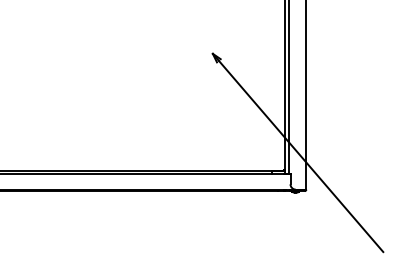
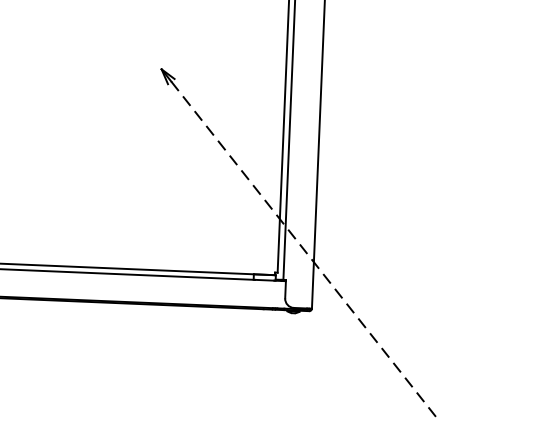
line: (301, 156) -> (306, 251), solid -> dashed

